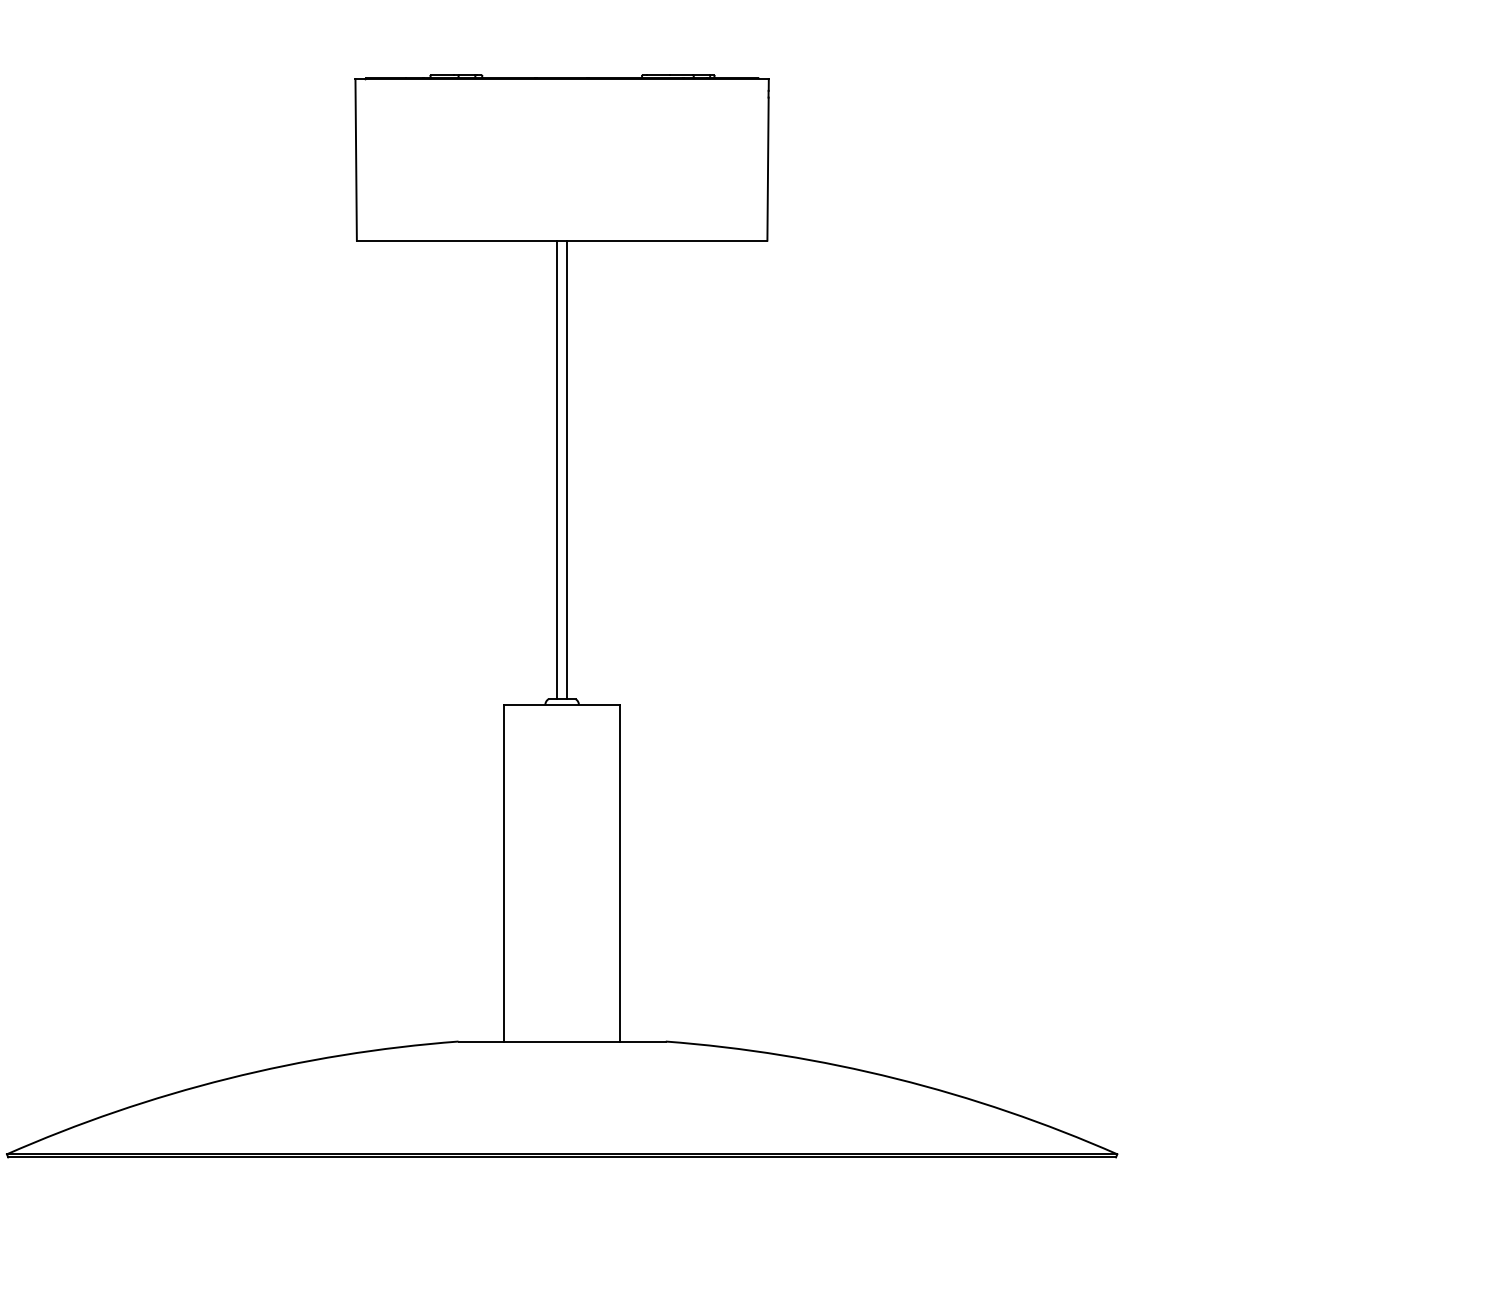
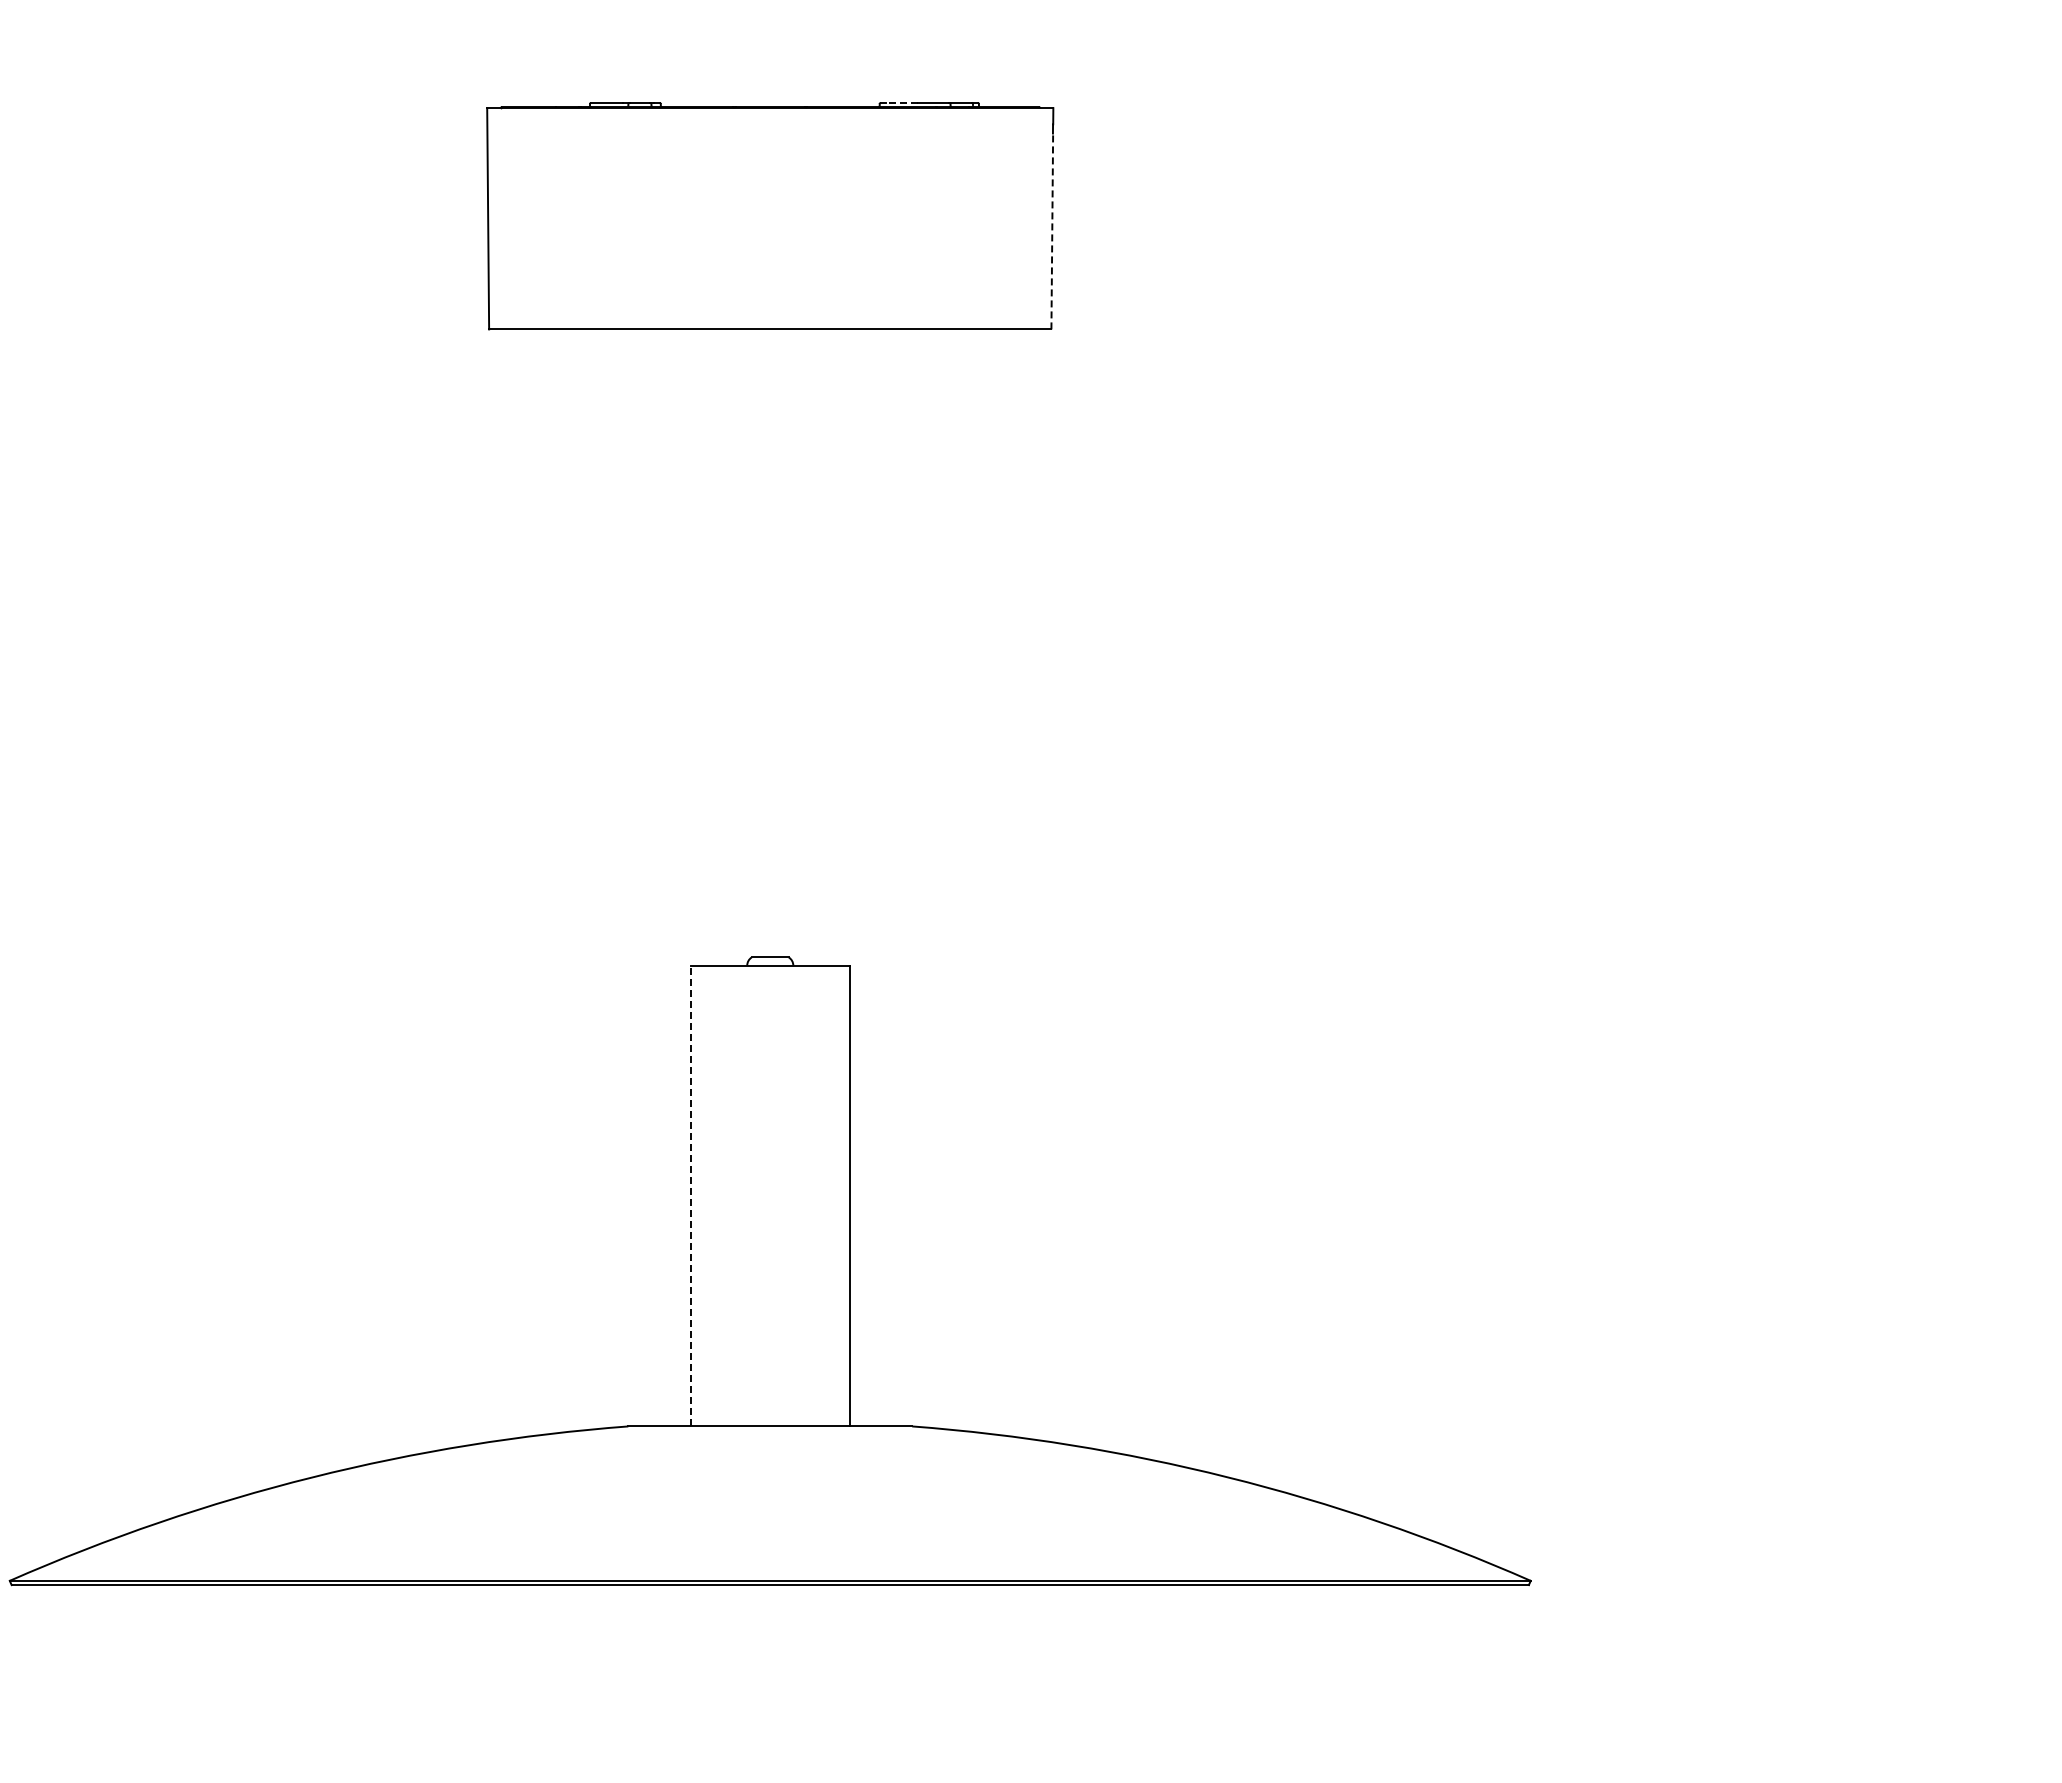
line: (658, 74) -> (902, 102), solid -> dashed
line: (768, 169) -> (1052, 231), solid -> dashed
line: (557, 469) -> (763, 643), removed
line: (567, 469) -> (777, 643), removed
line: (503, 872) -> (690, 1195), solid -> dashed

